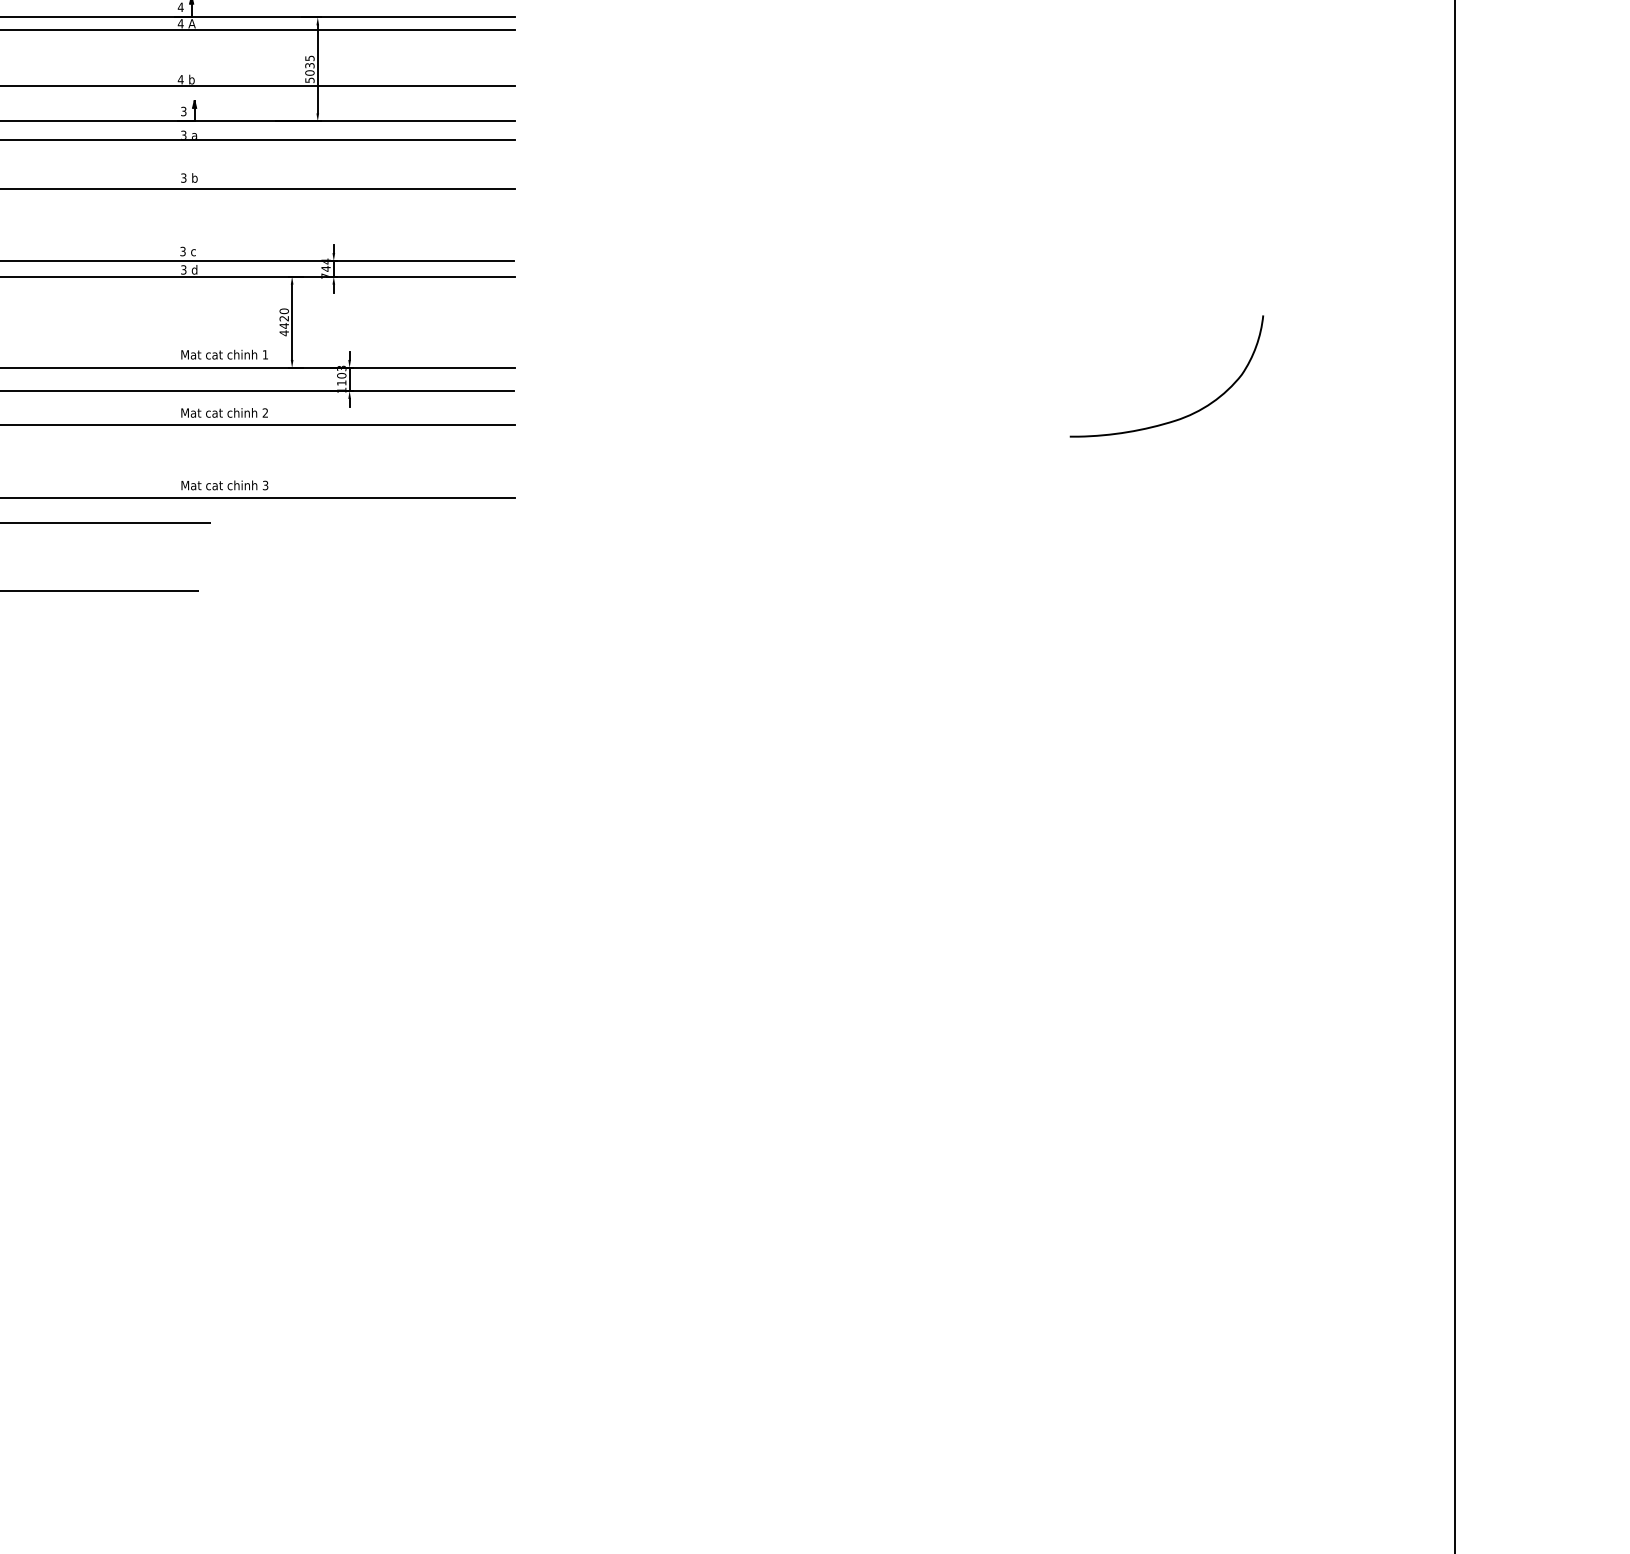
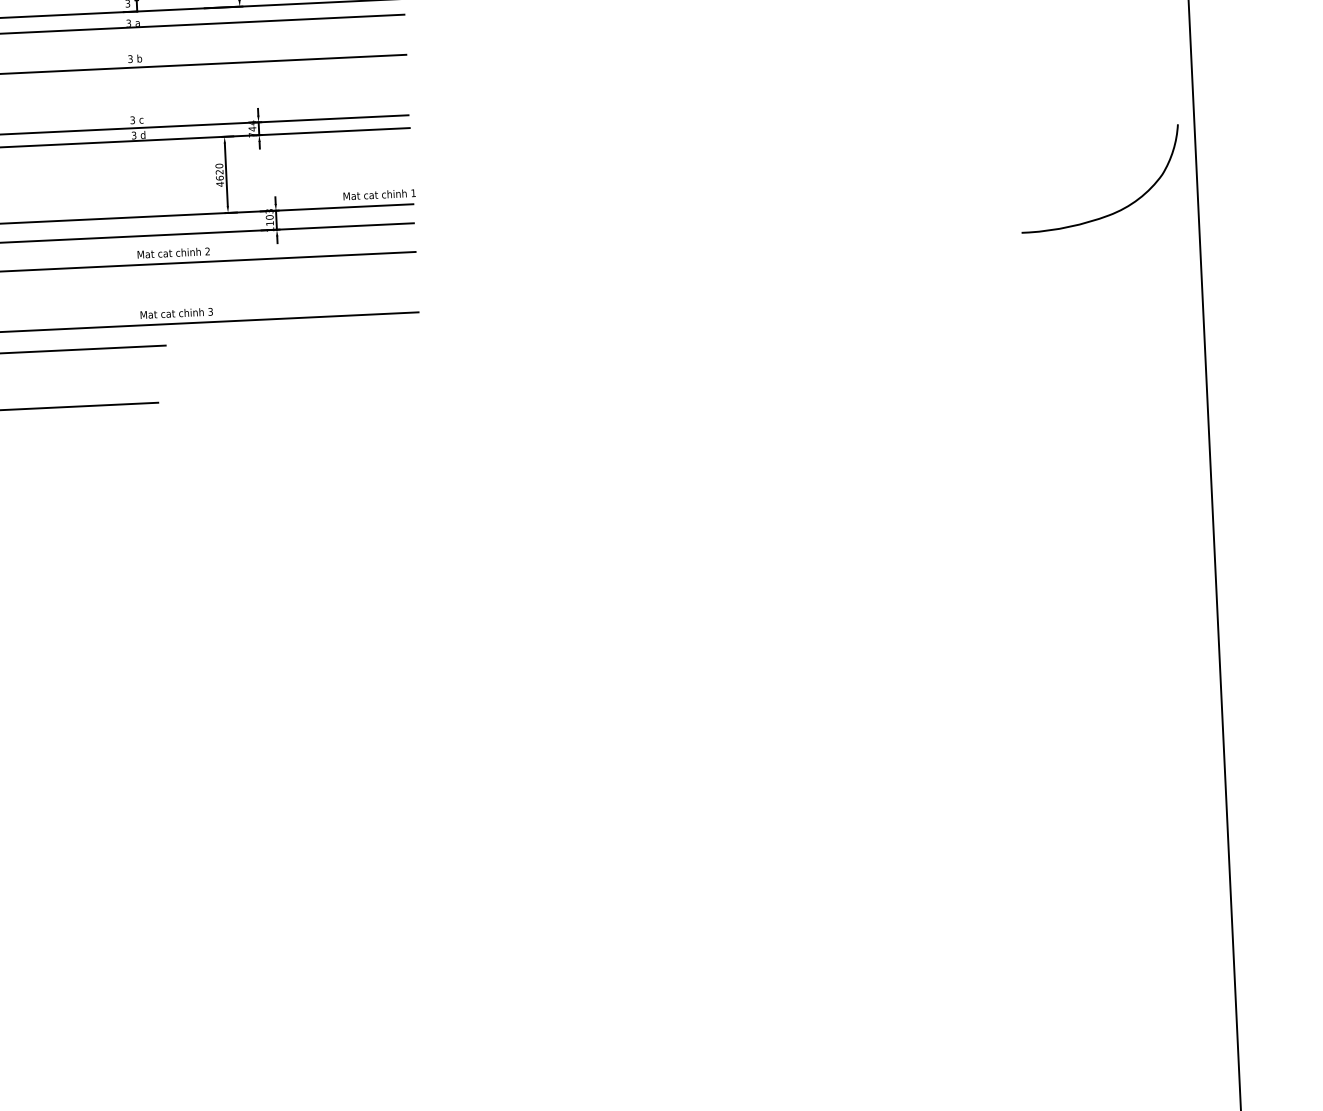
text: (283, 325) -> (219, 177), 4420 -> 4620
text: (224, 354) -> (379, 194), moved
curve: (1183, 416) -> (1115, 211), moved

